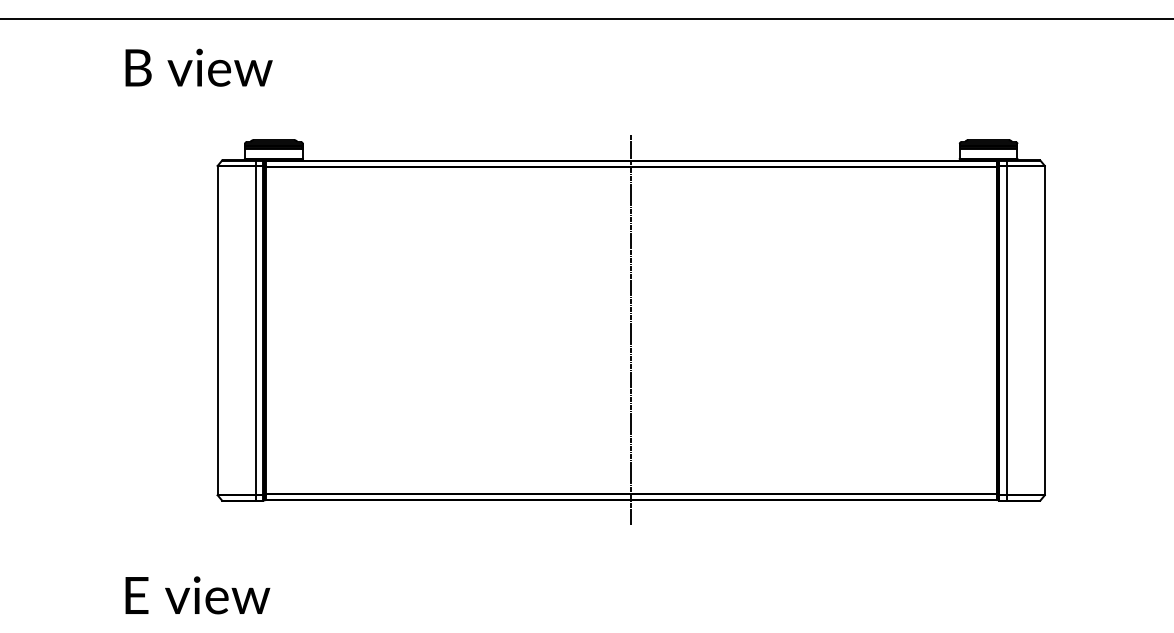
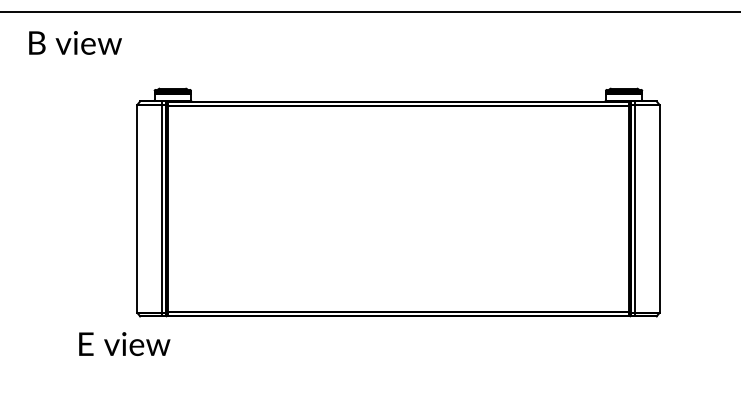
text: (198, 67) -> (75, 42), moved
line: (631, 329) -> (398, 208), removed
text: (197, 594) -> (124, 343), moved

